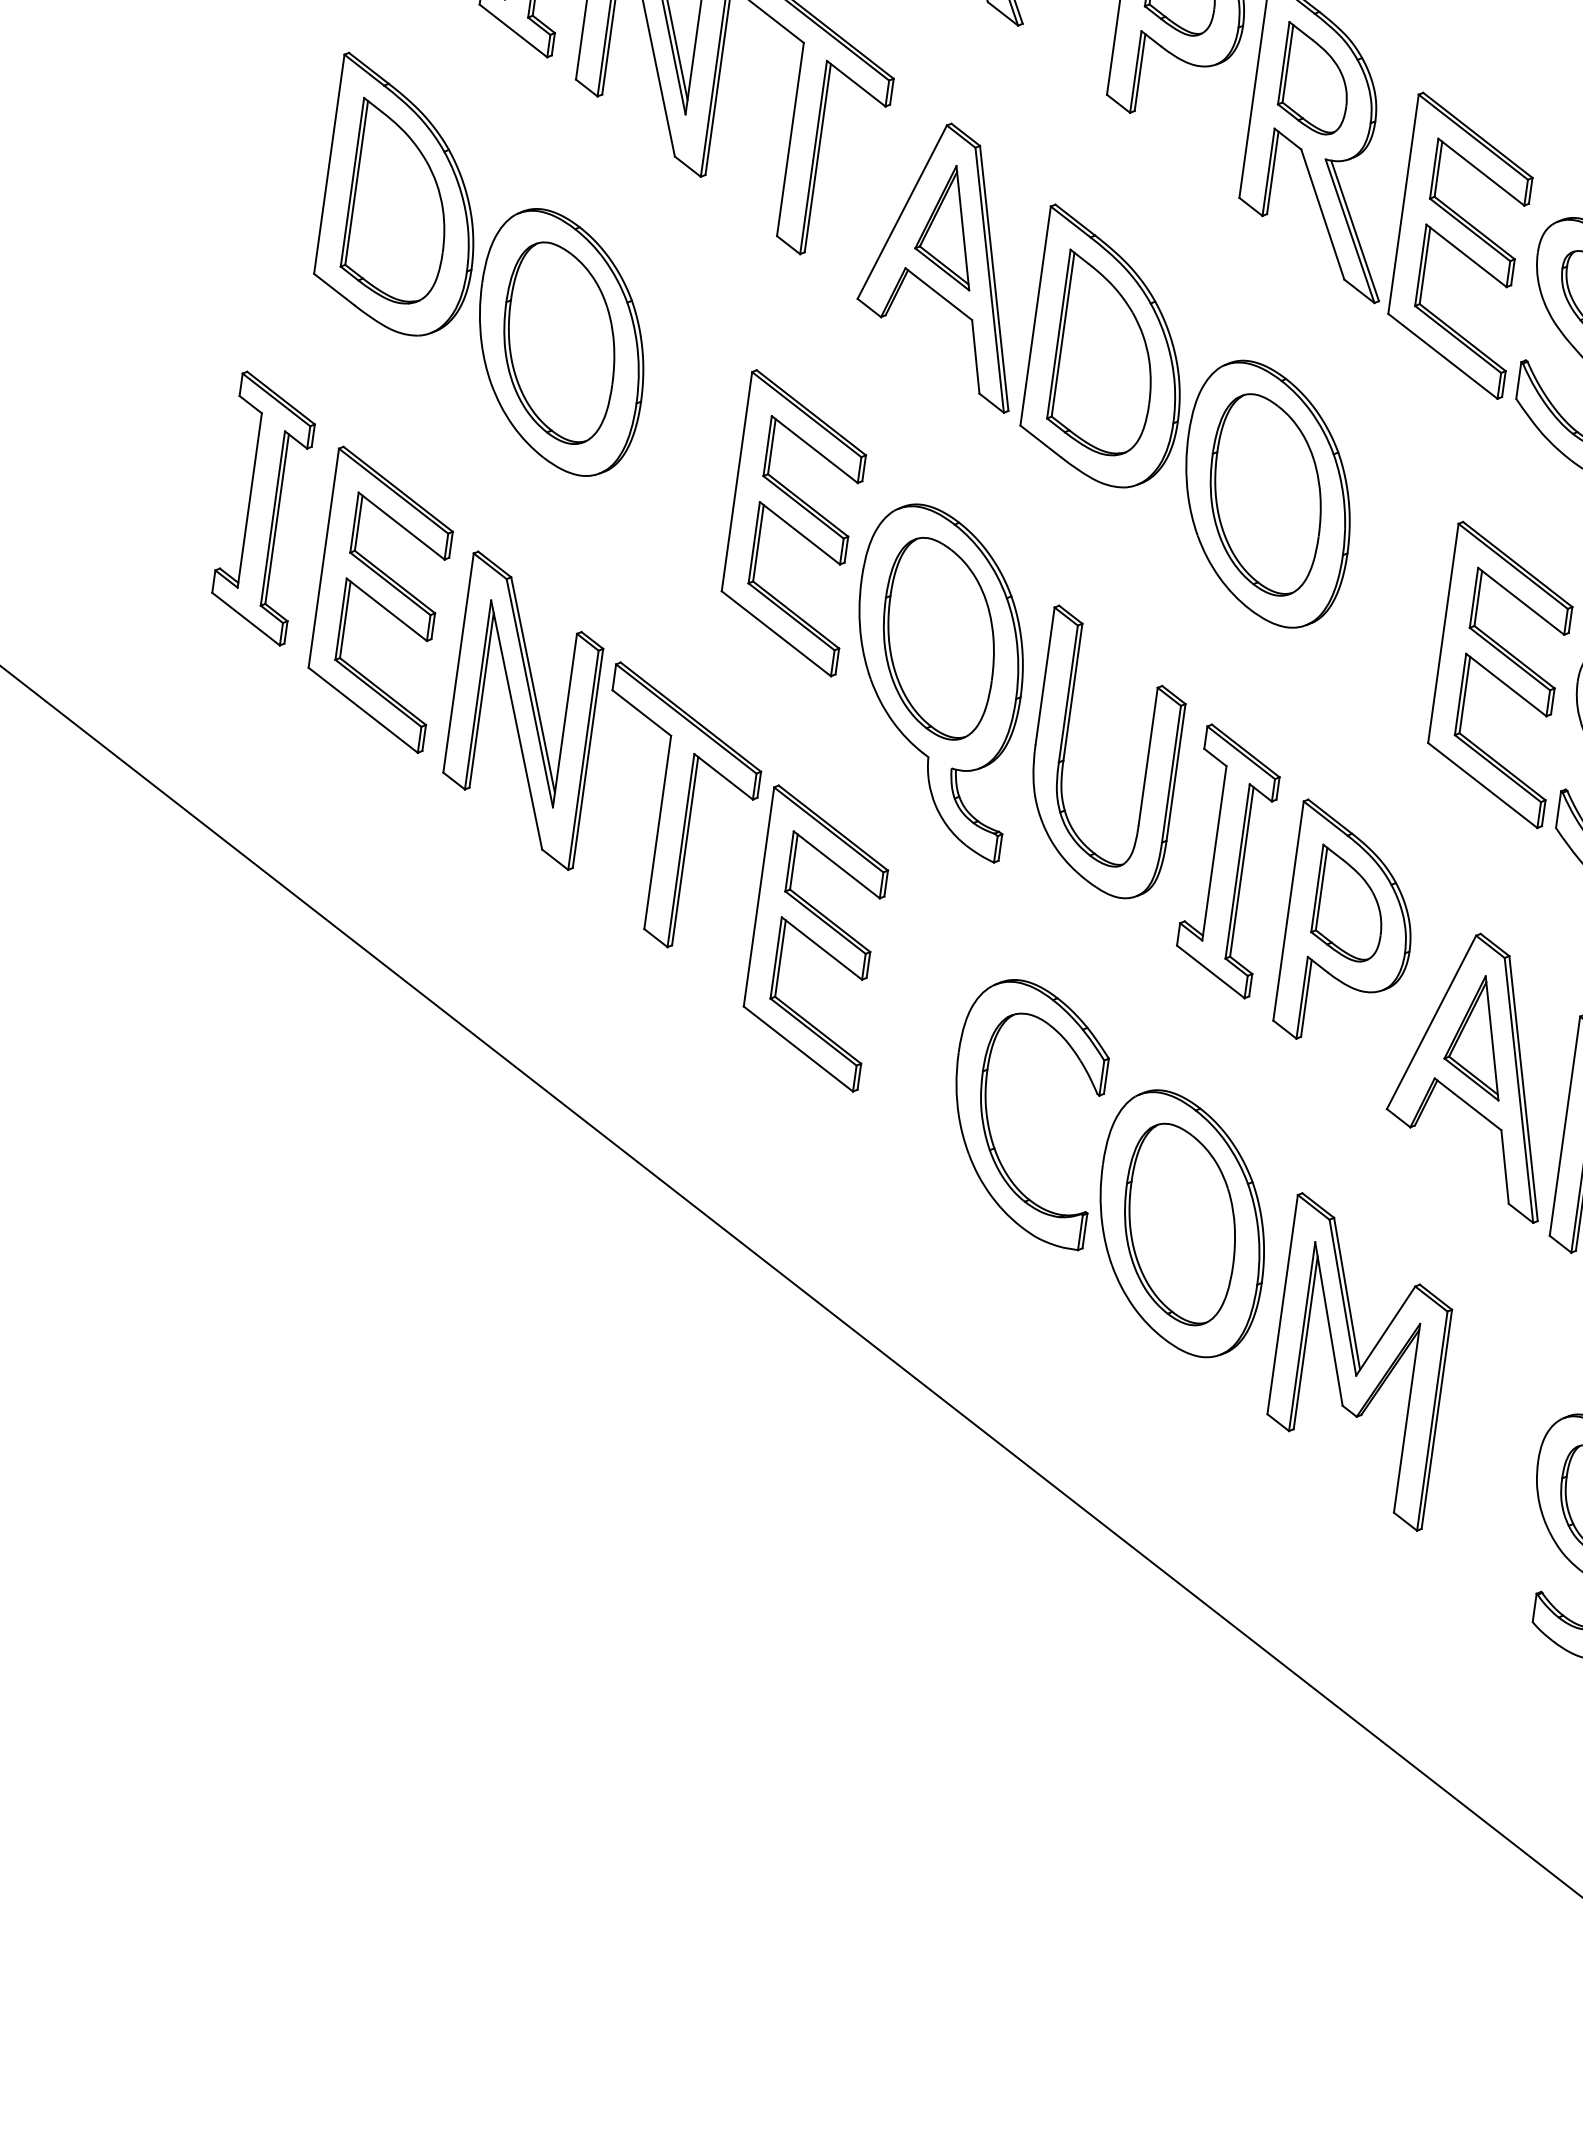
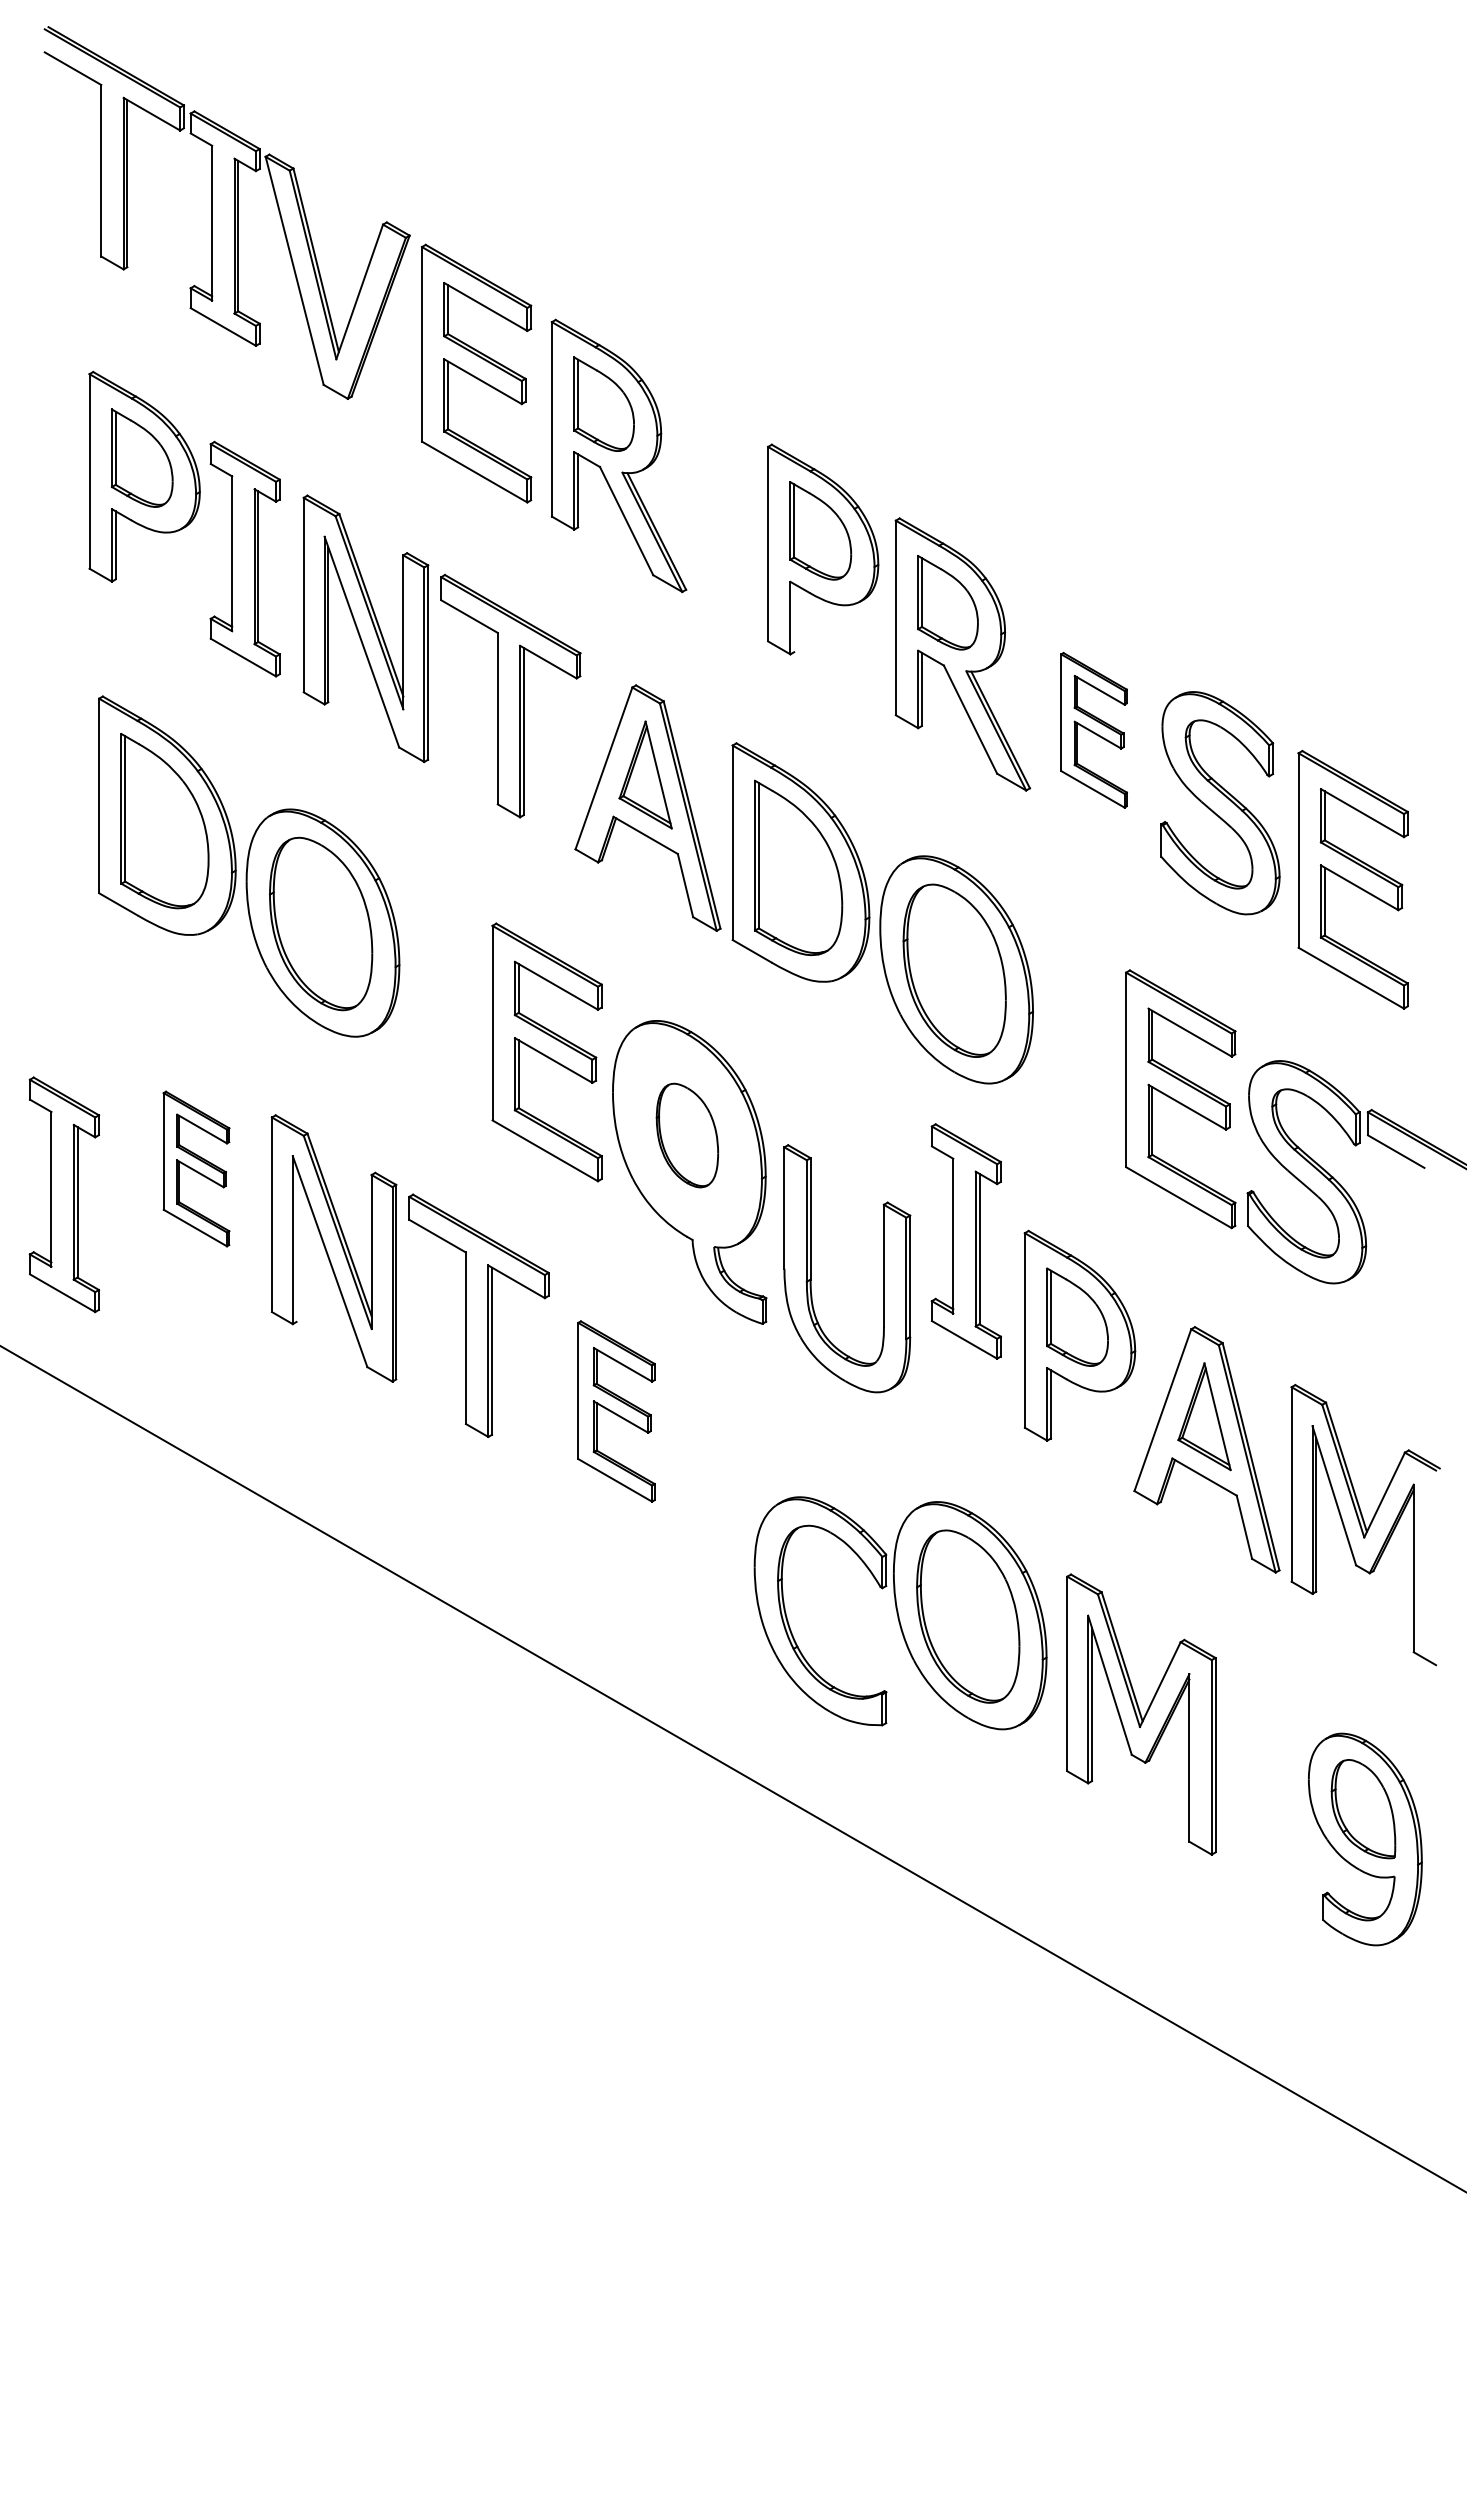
line: (1140, 71) -> (794, 617), removed
part: (1459, 245) -> (1093, 730), size x0.6
part: (263, 508) -> (64, 1194), moved
part: (380, 599) -> (196, 1168), size x0.6
part: (938, 638) -> (687, 1135), size x0.6
line: (481, 699) -> (296, 1243), removed
part: (1066, 748) -> (811, 1268), moved
part: (1227, 861) -> (965, 1241), moved
part: (815, 938) -> (616, 1411), size x0.7
part: (988, 1117) -> (788, 1620), moved

